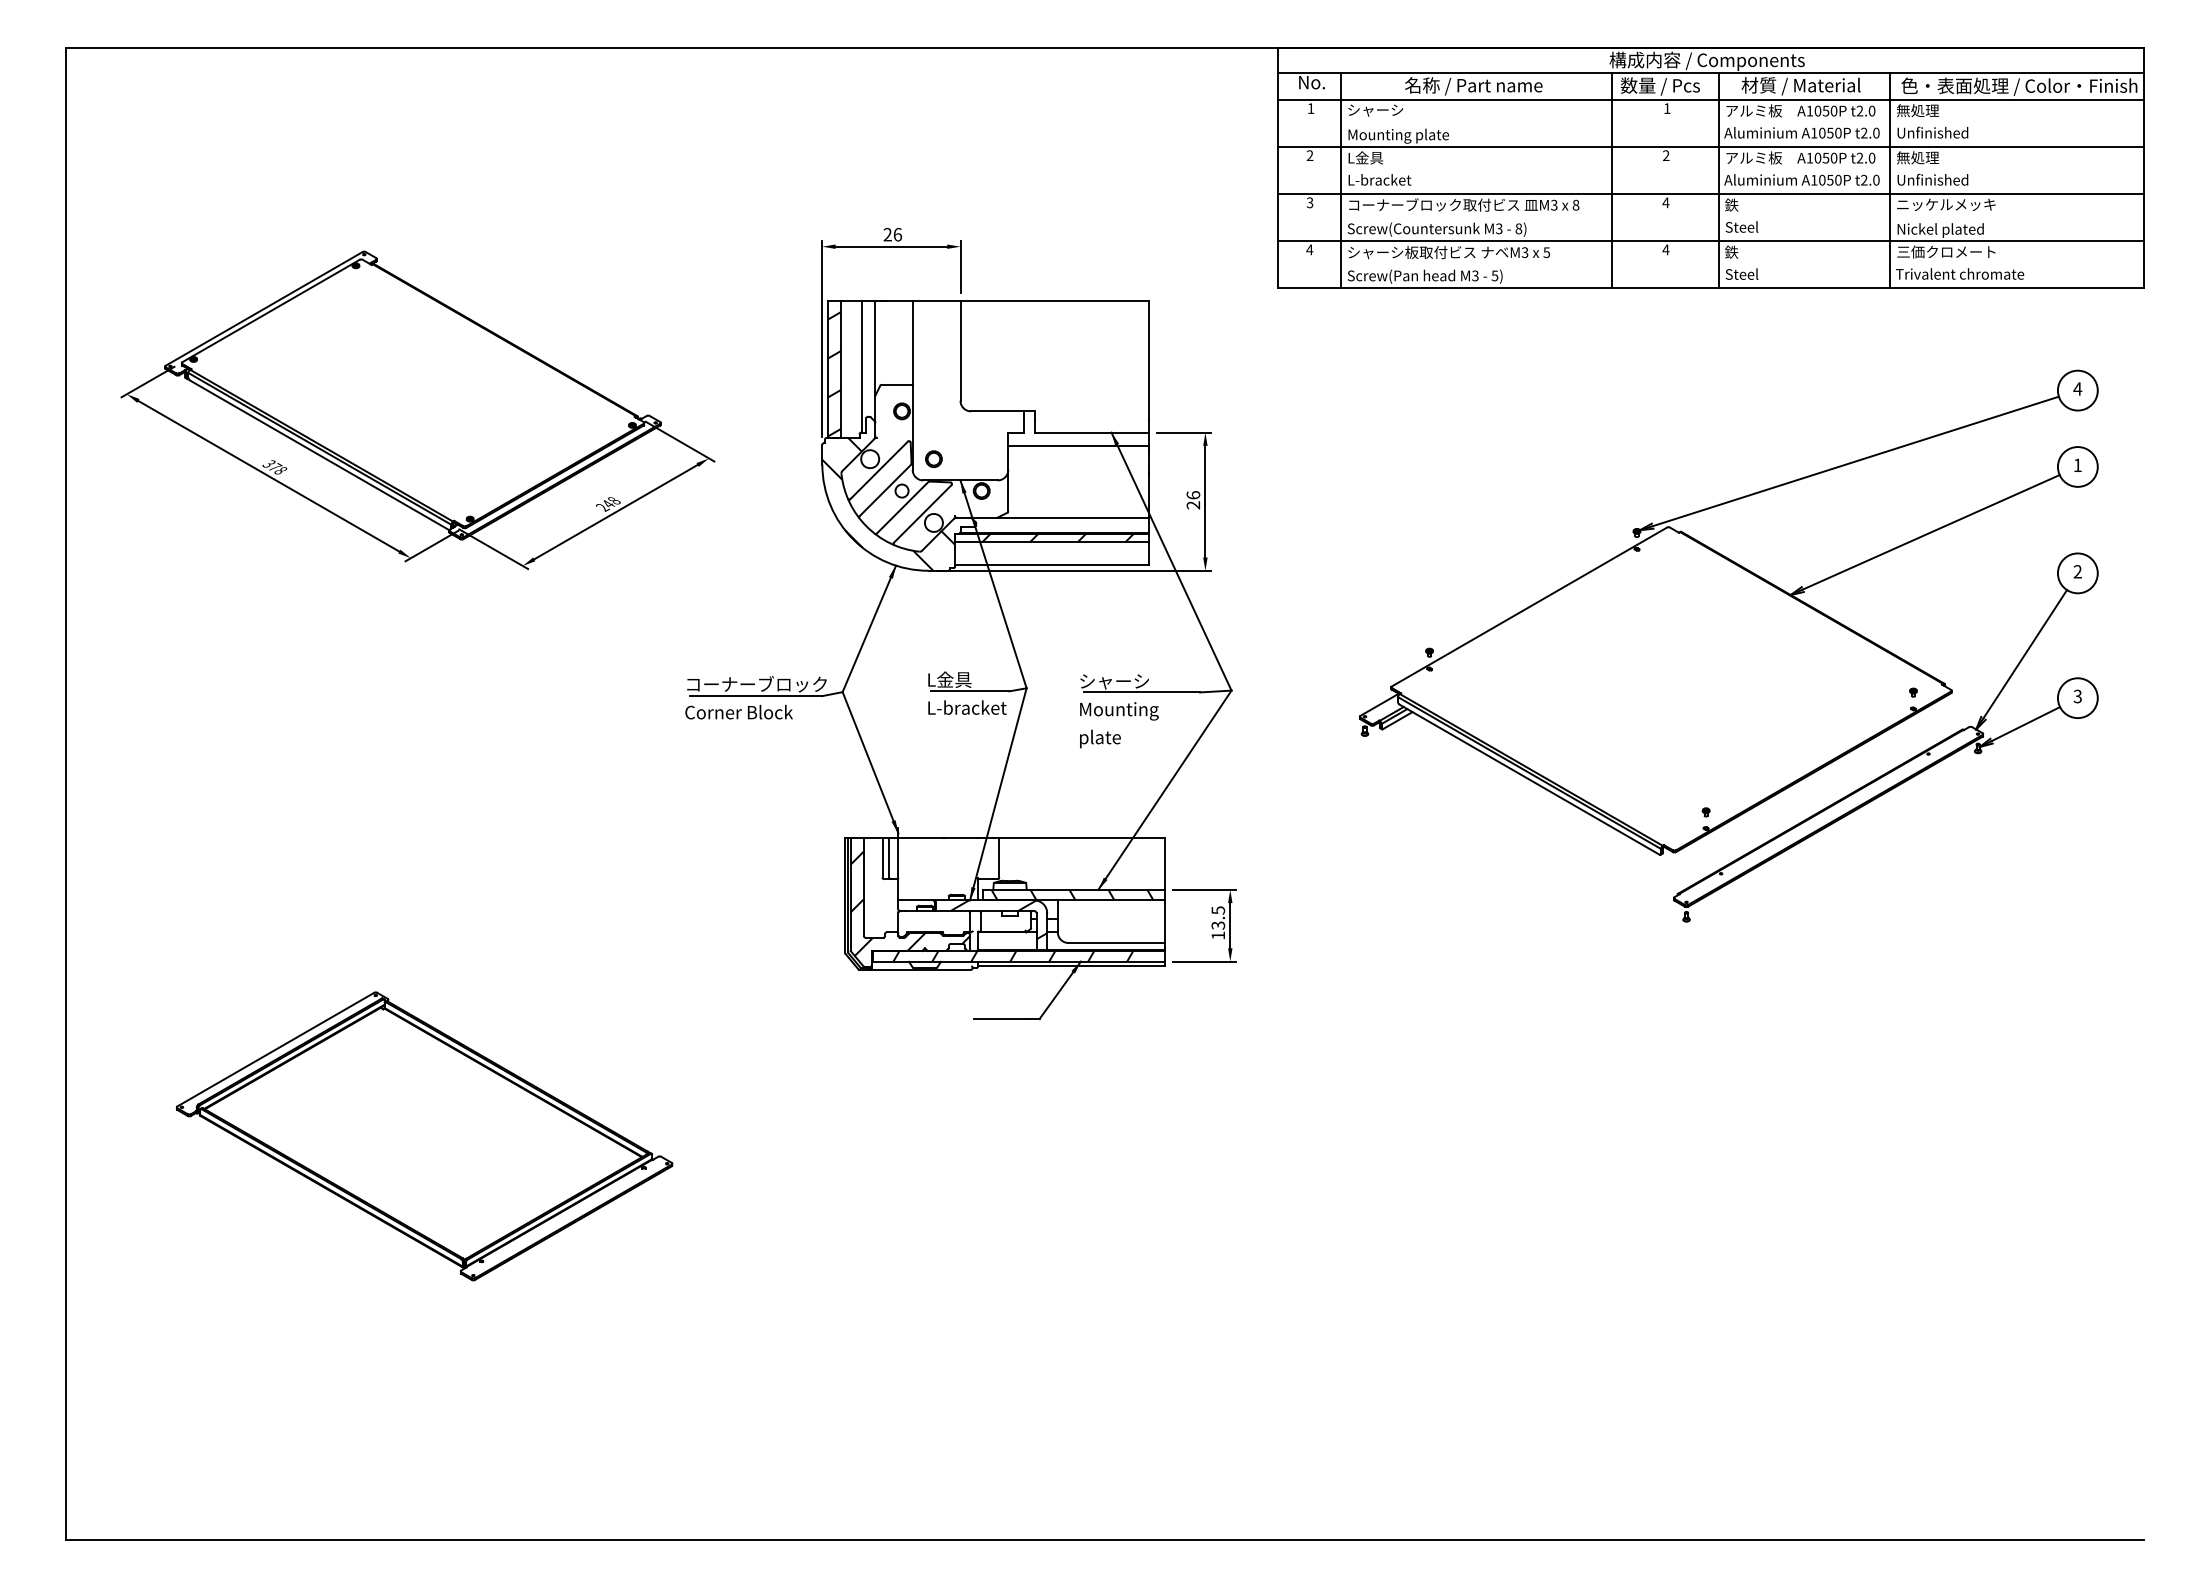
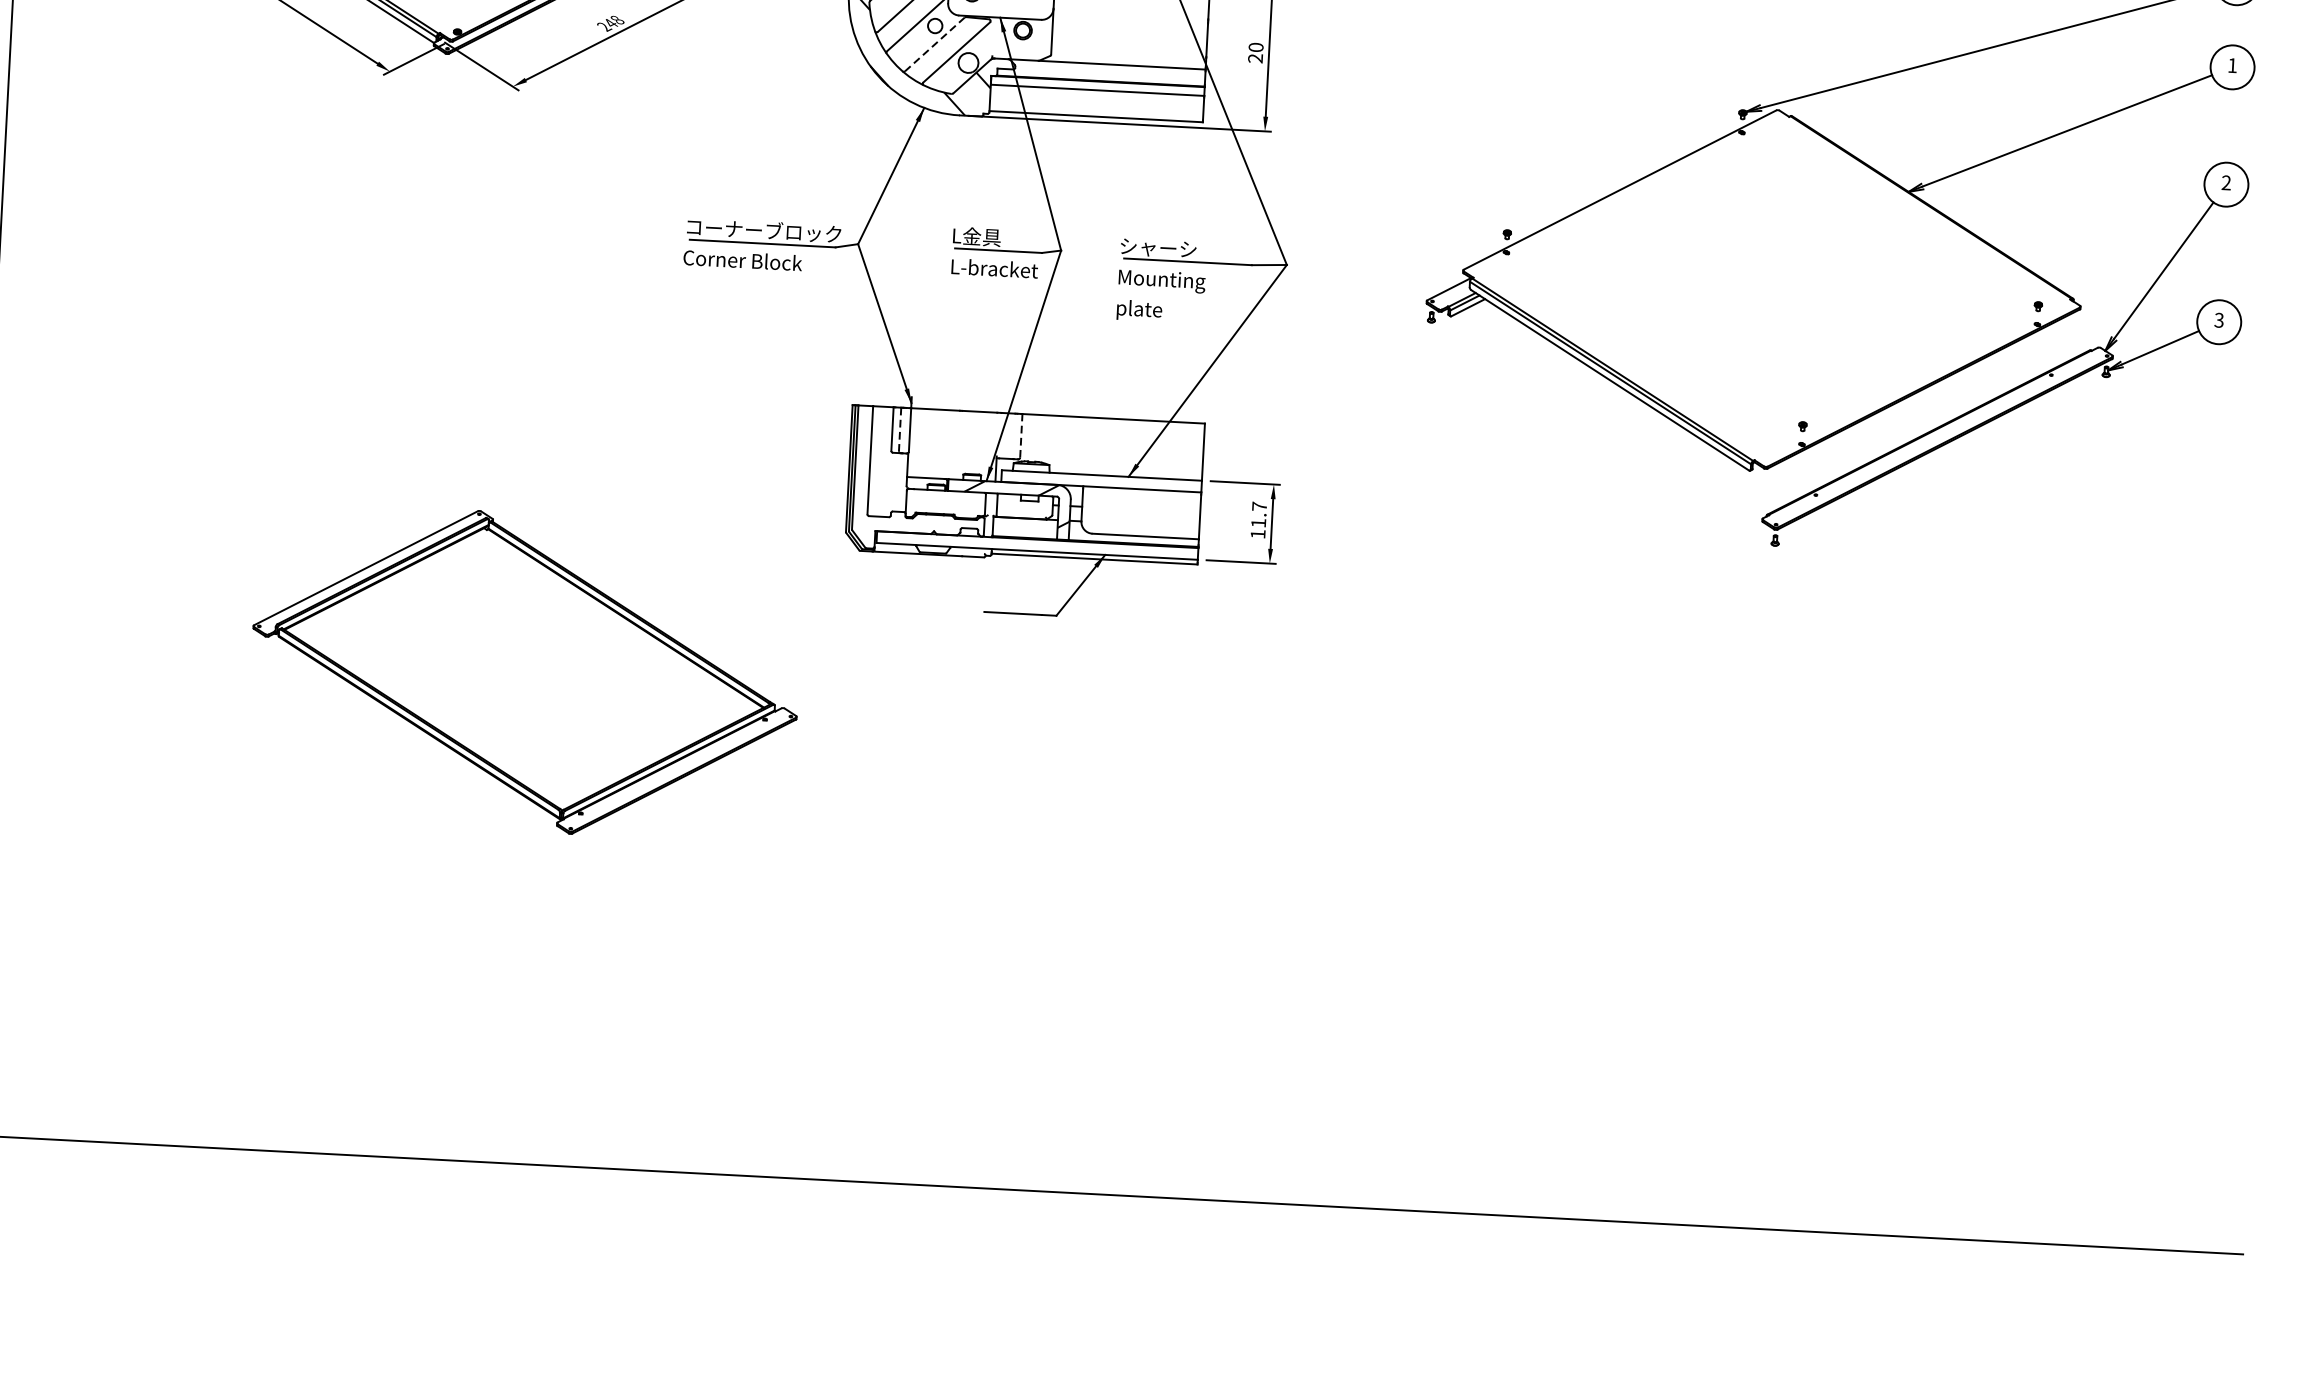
text: (1192, 495) -> (1255, 47), 26 -> 20
line: (902, 508) -> (934, 45), solid -> dashed
hatch: (1058, 537) -> (1104, 86), removed
line: (889, 857) -> (900, 429), solid -> dashed
line: (999, 857) -> (1021, 435), solid -> dashed
hatch: (1072, 894) -> (1099, 480), removed
hatch: (910, 903) -> (920, 481), removed
text: (1218, 917) -> (1259, 514), 13.5 -> 11.7
hatch: (1013, 955) -> (1031, 544), removed
part: (424, 1136) -> (524, 672), moved

